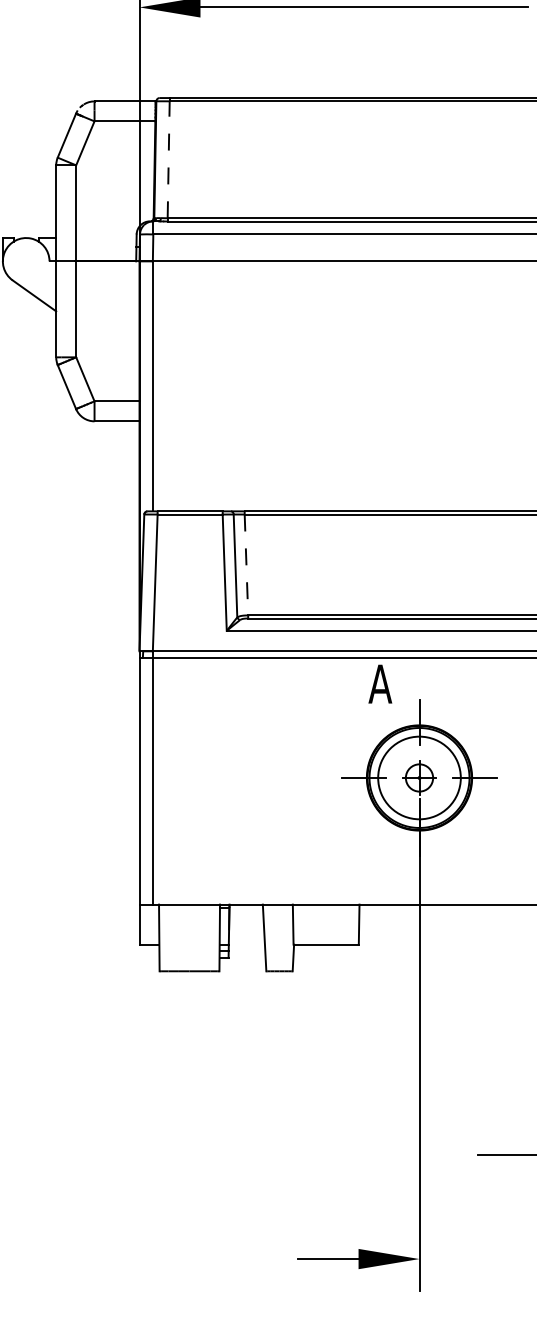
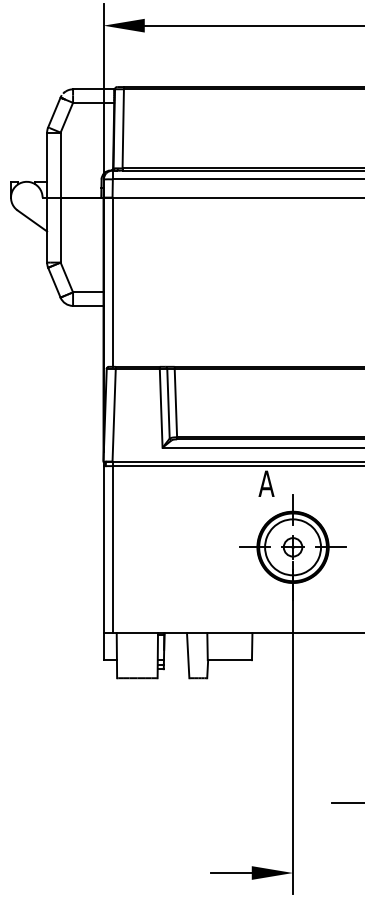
line: (169, 159) -> (123, 128), dashed -> solid
line: (245, 565) -> (175, 403), dashed -> solid

